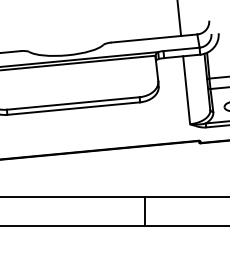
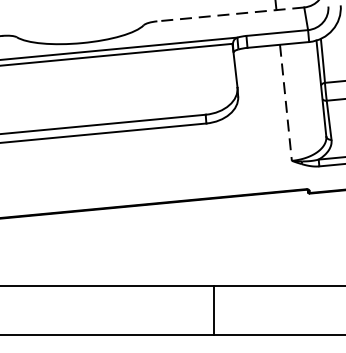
line: (153, 38) -> (229, 14), solid -> dashed
line: (186, 90) -> (285, 103), solid -> dashed

